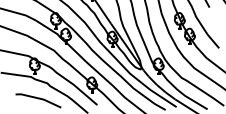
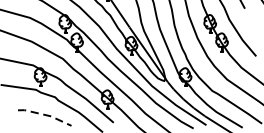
line: (39, 98) -> (46, 115), solid -> dashed

